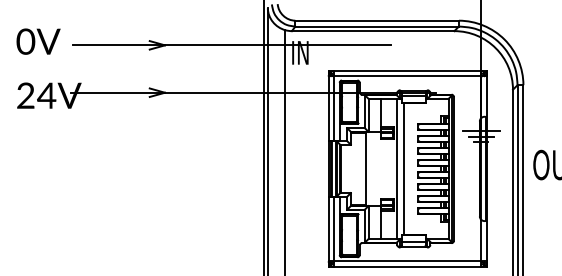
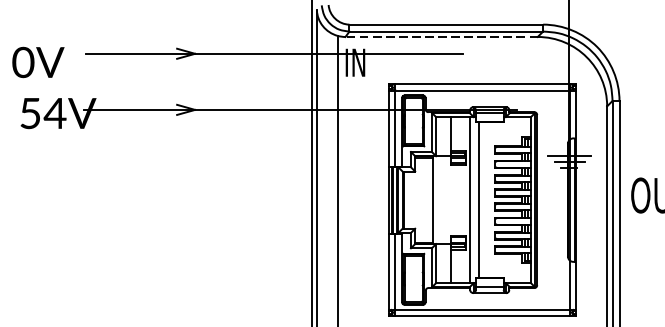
line: (372, 31) -> (440, 37), solid -> dashed
text: (38, 41) -> (38, 62), moved
text: (25, 95) -> (30, 113), 24V -> 54V

